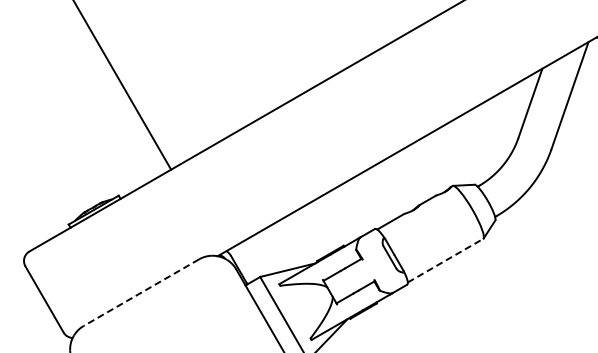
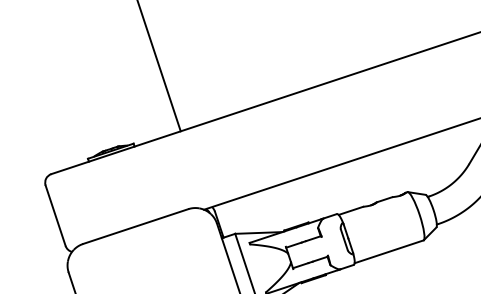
line: (445, 260) -> (389, 251), dashed -> solid
line: (141, 292) -> (135, 226), dashed -> solid

